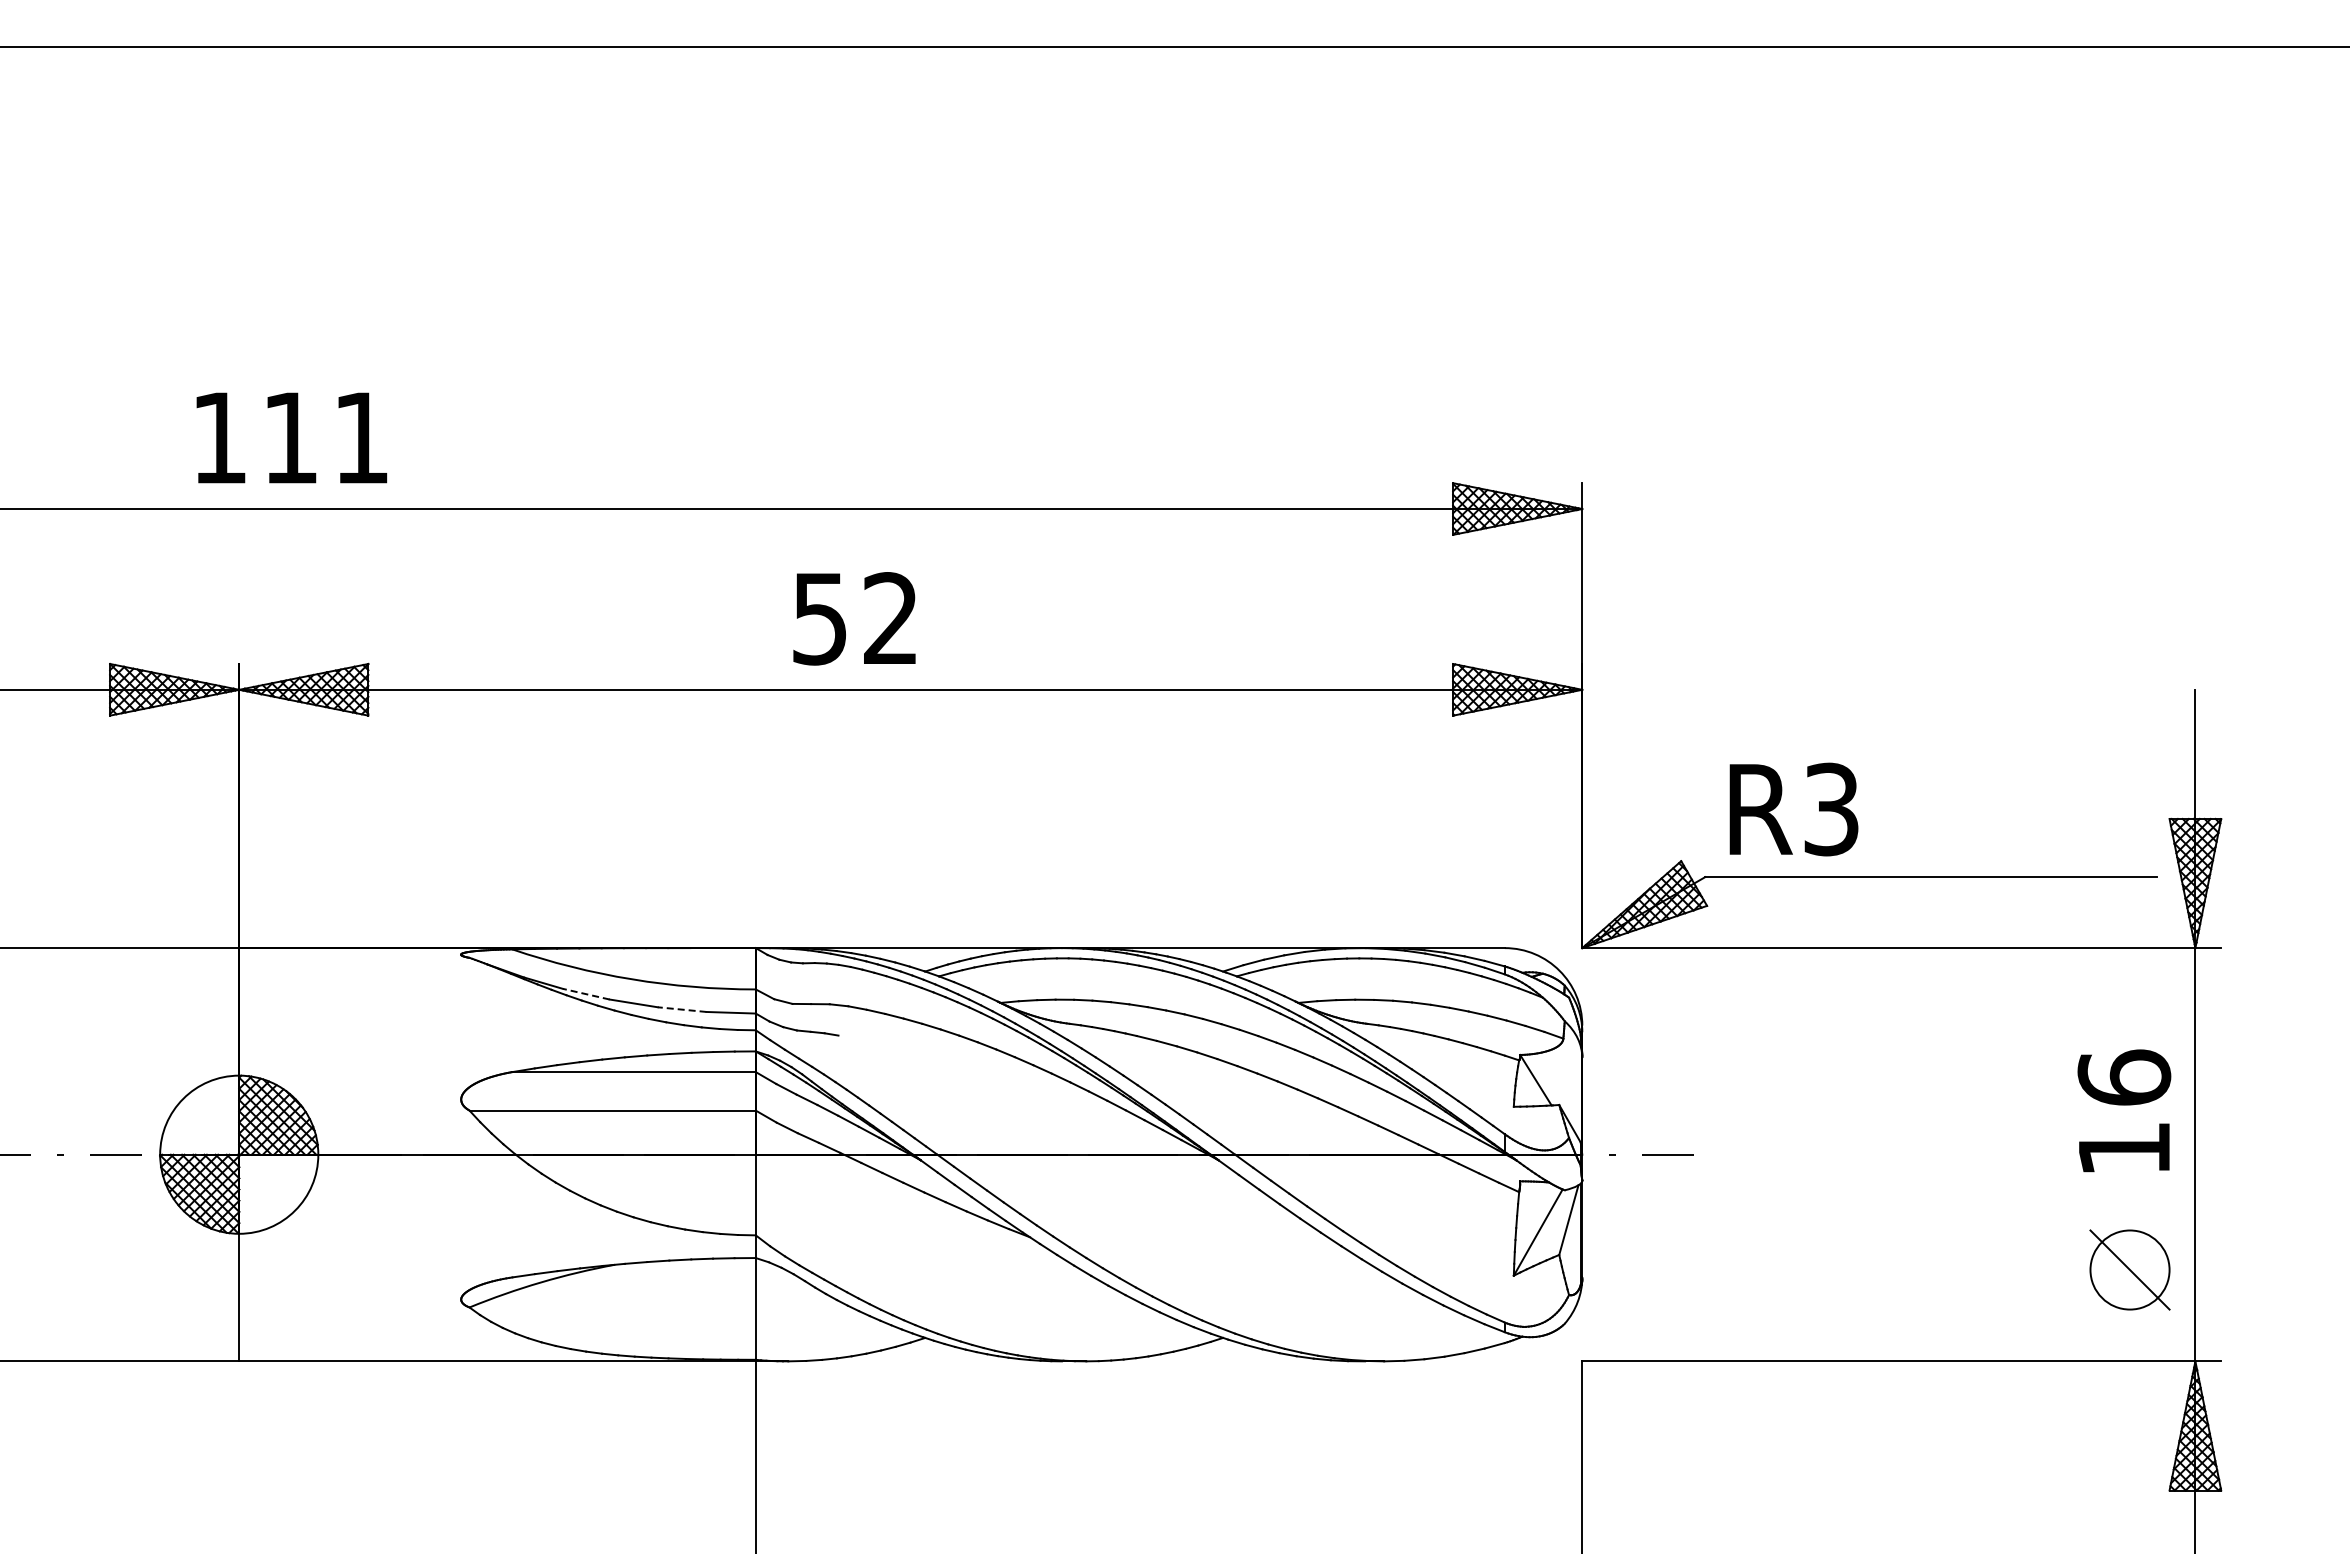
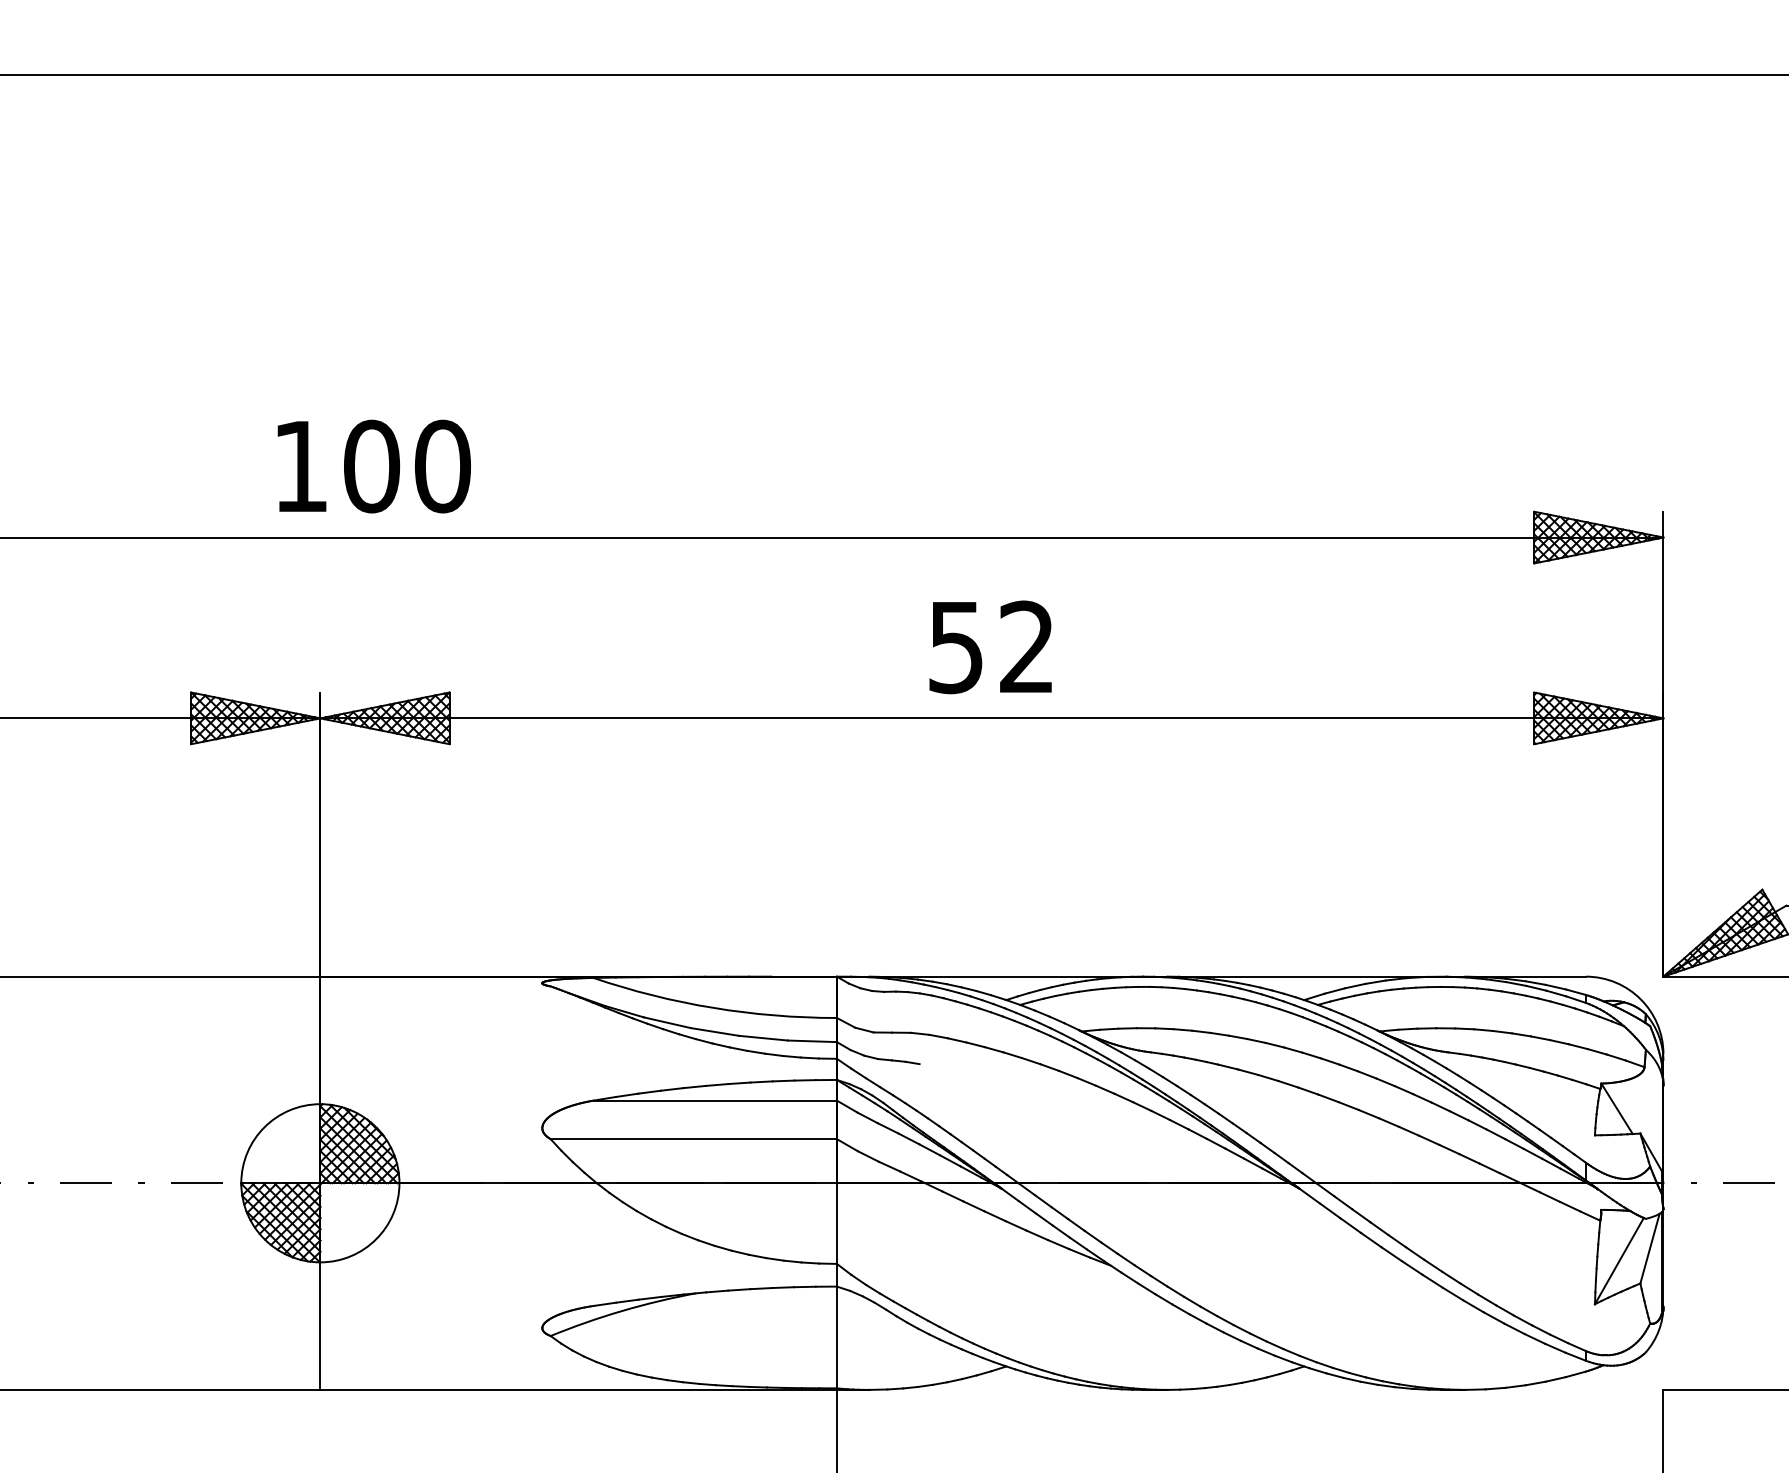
text: (325, 437) -> (406, 466), 111 -> 100
text: (854, 618) -> (990, 647), moved
line: (586, 994) -> (667, 1023), dashed -> solid
line: (682, 1009) -> (763, 1038), dashed -> solid

